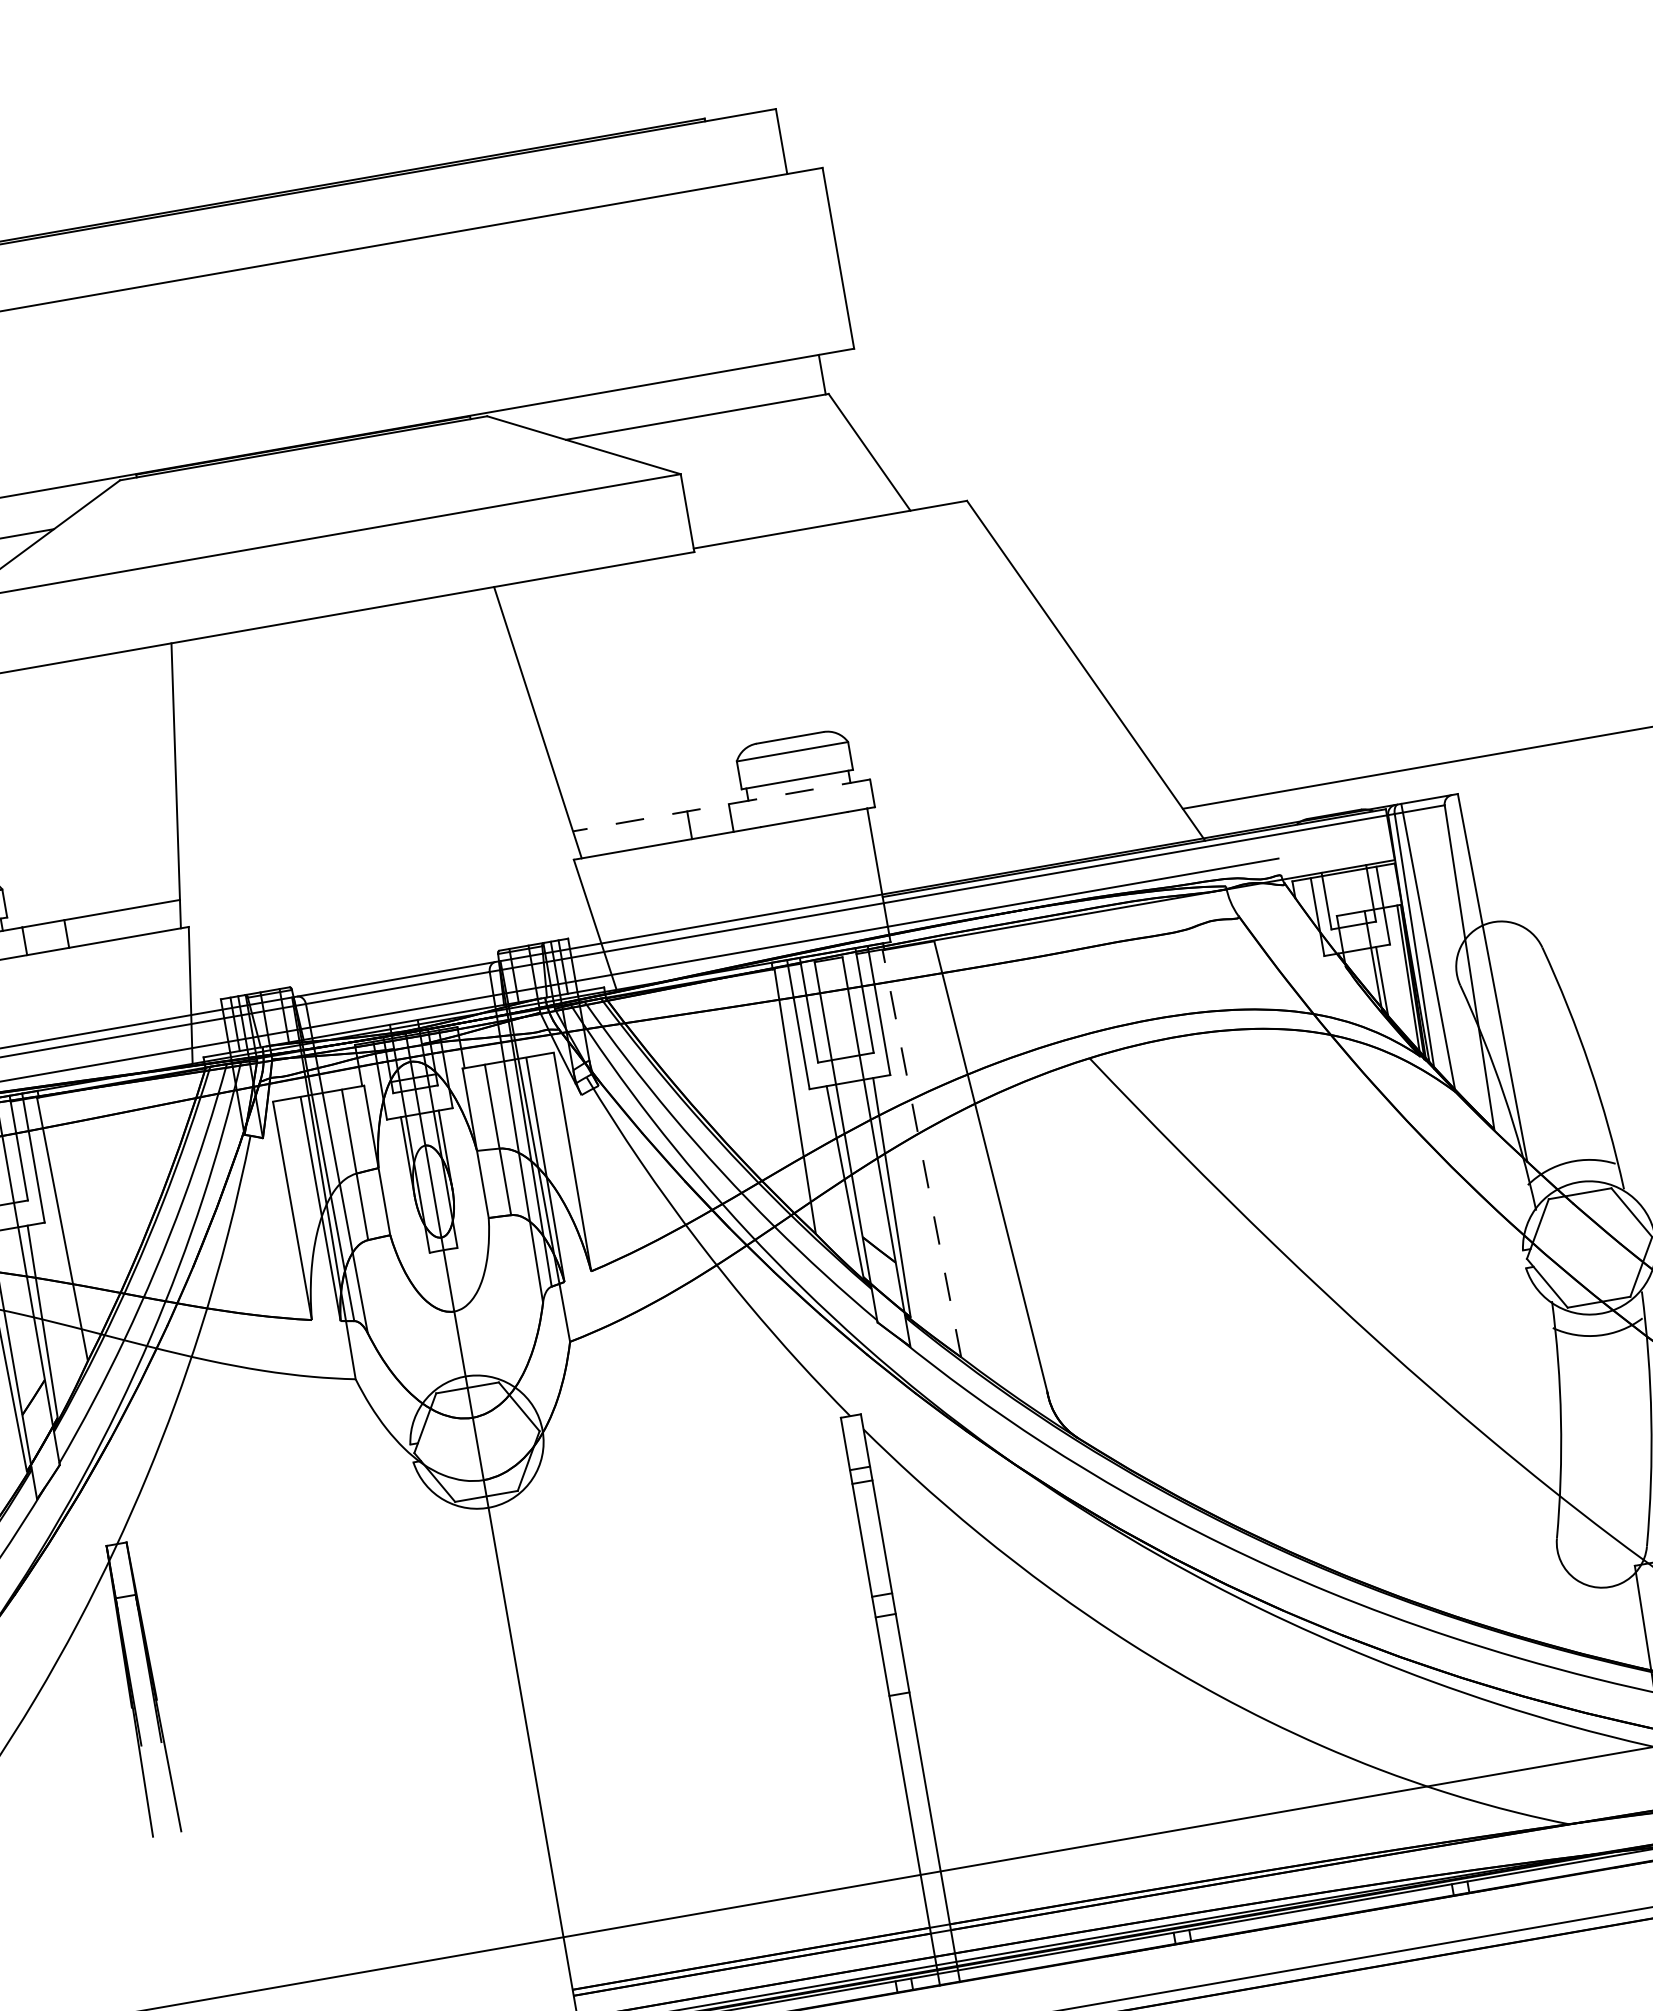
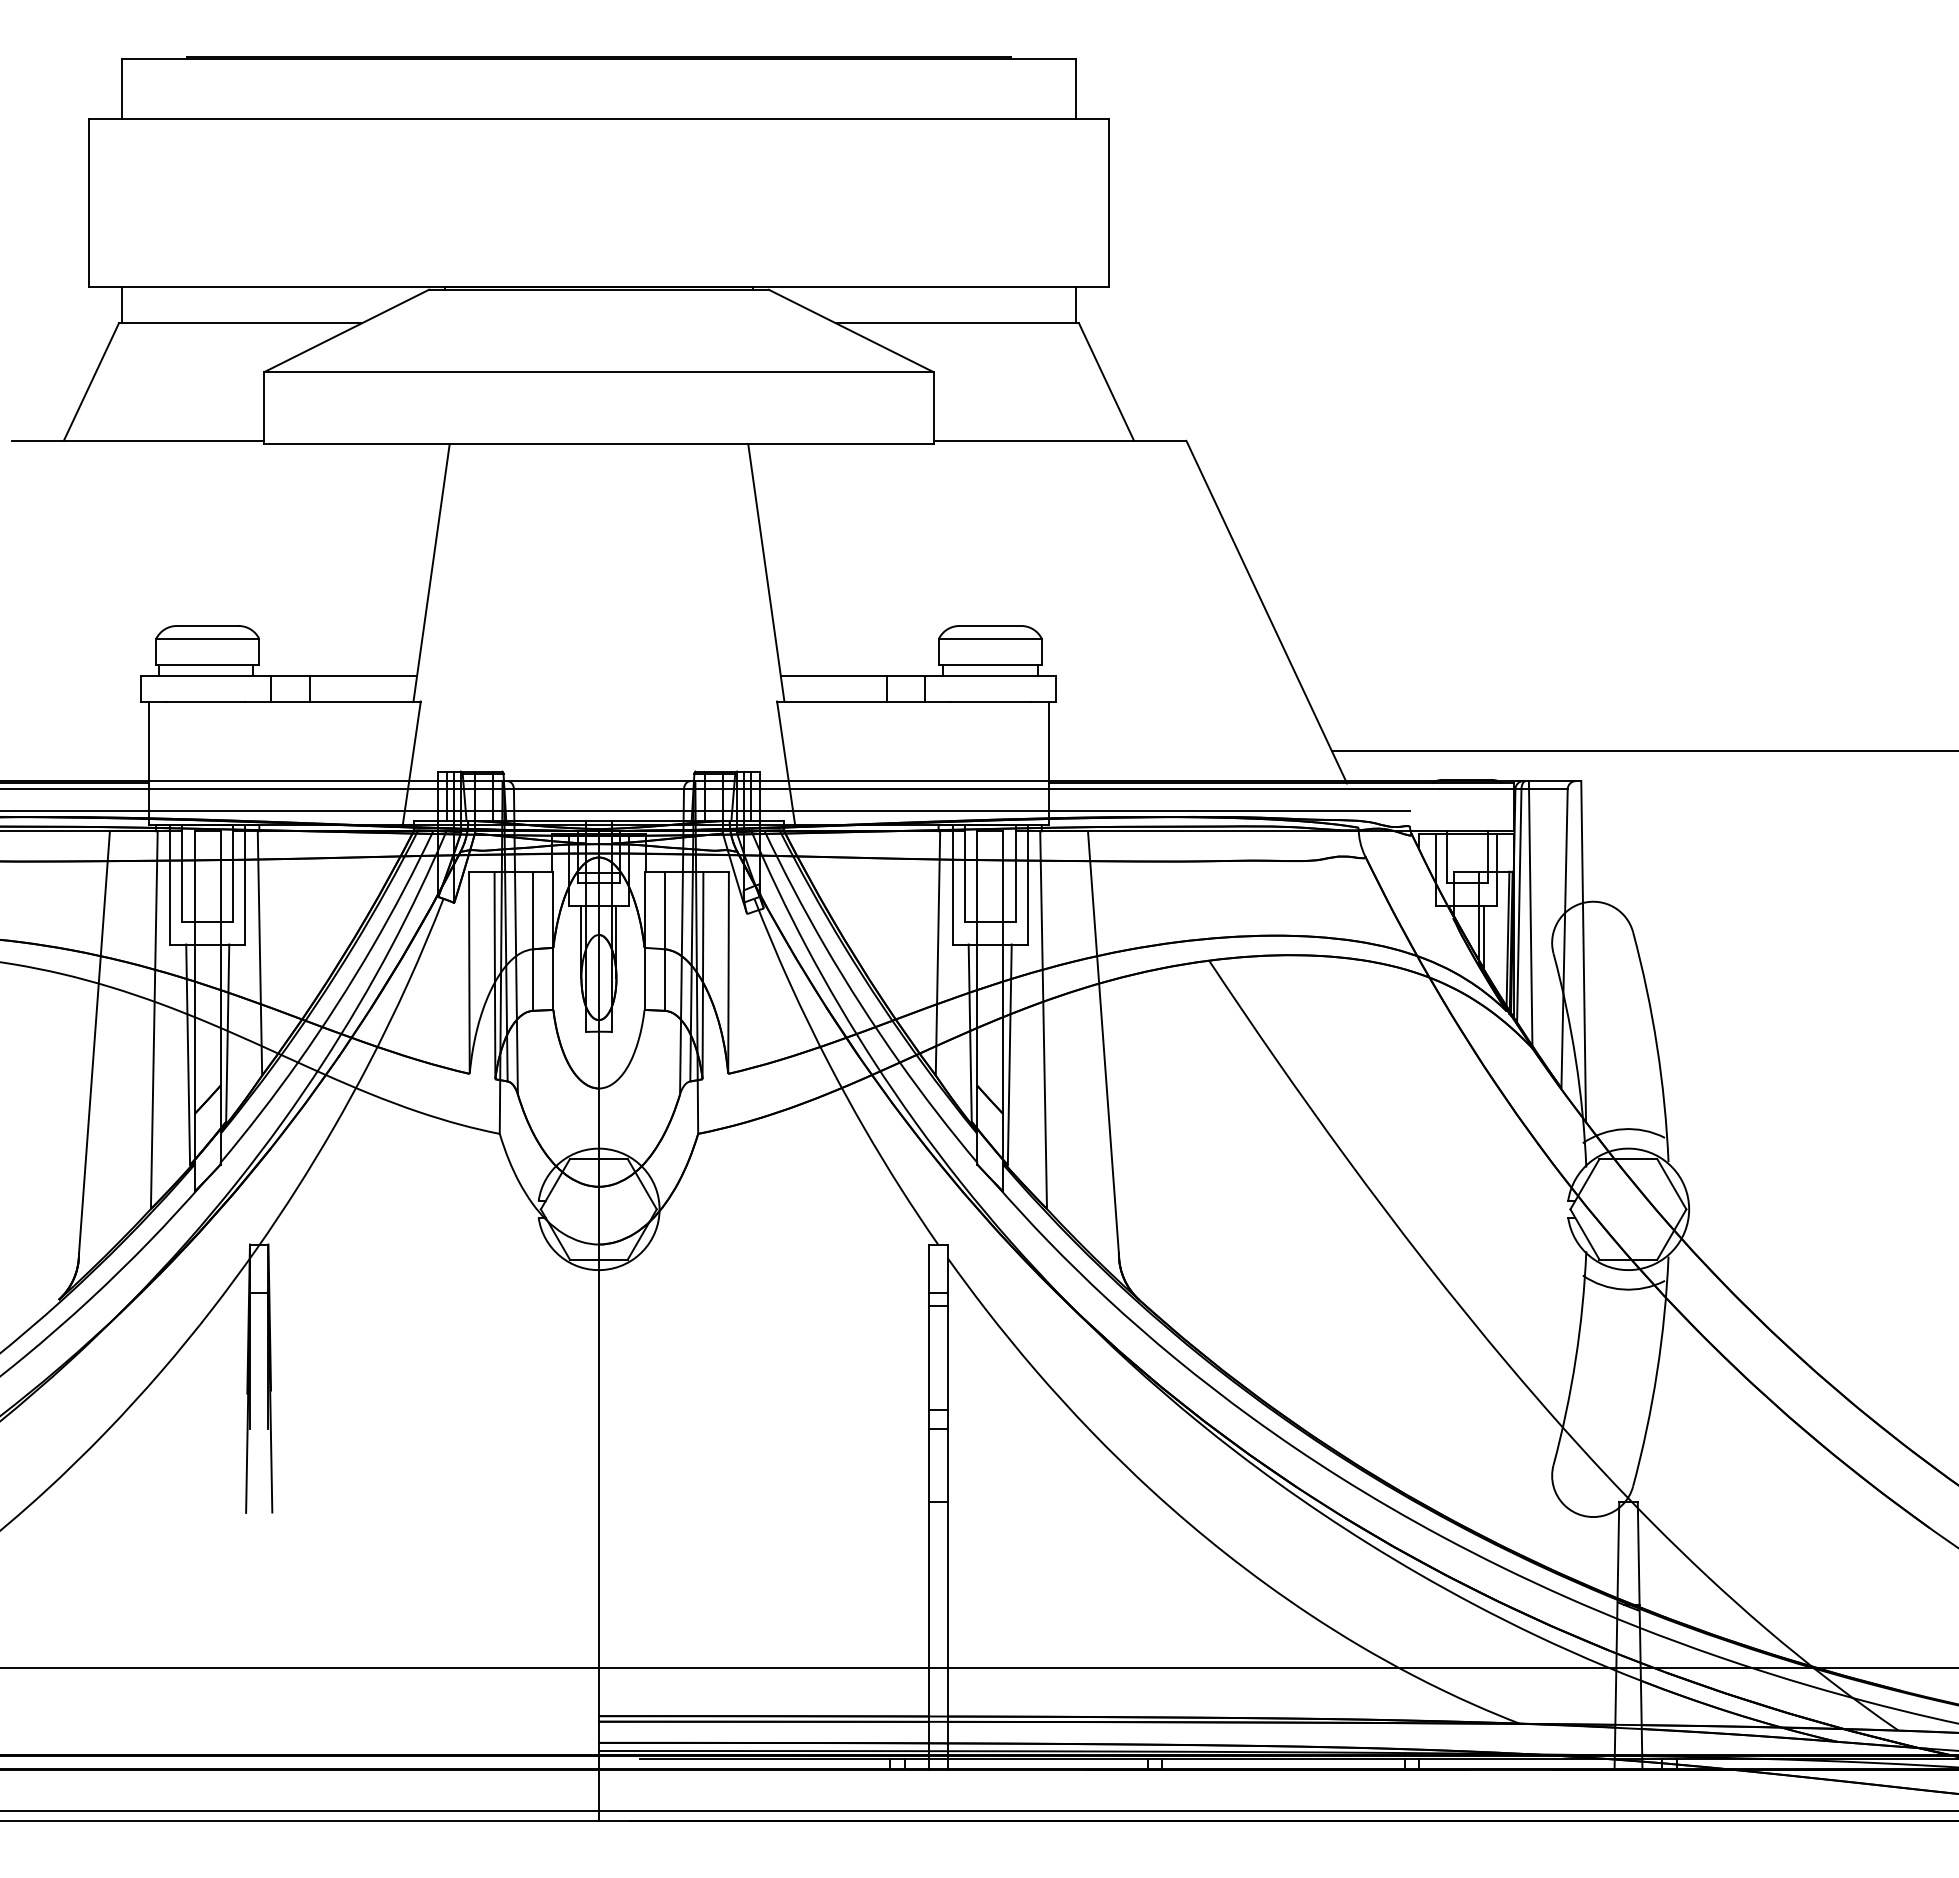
line: (720, 805) -> (917, 675), dashed -> solid
line: (921, 1154) -> (1043, 1020), dashed -> solid

